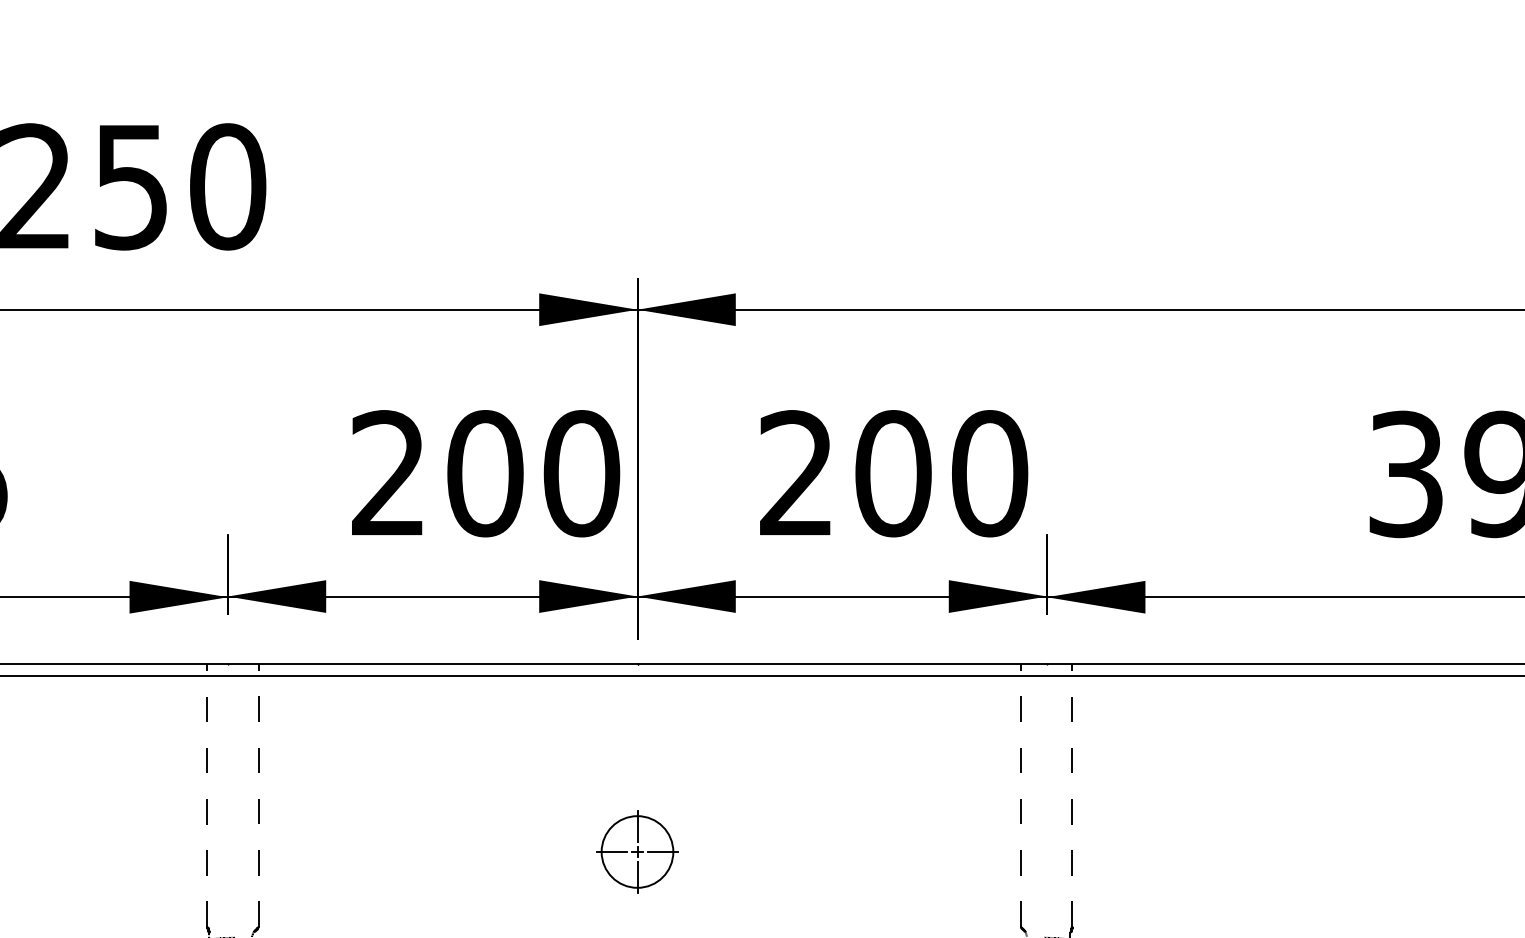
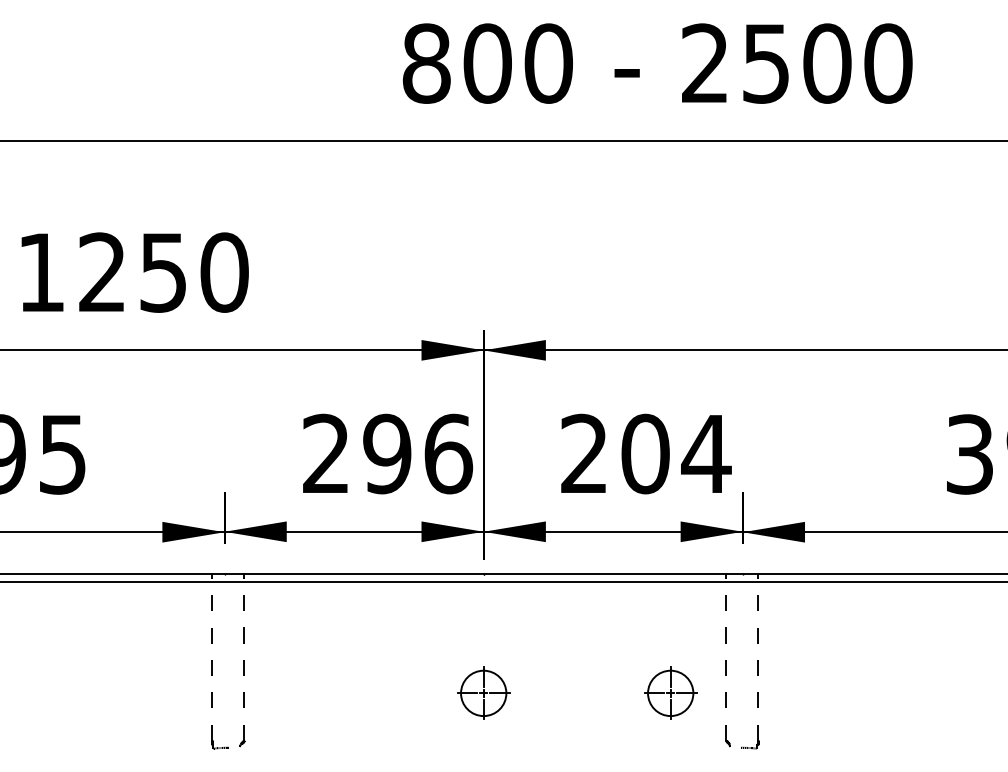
text: (534, 472) -> (418, 453), 200 -> 296
text: (989, 472) -> (706, 453), 200 -> 204
part: (932, 850) -> (670, 692), added

